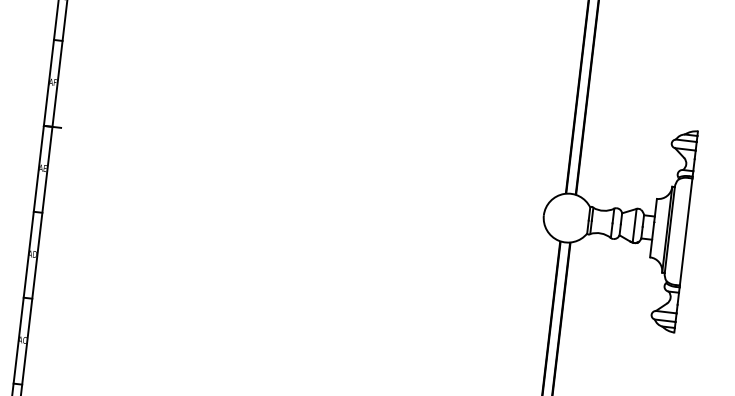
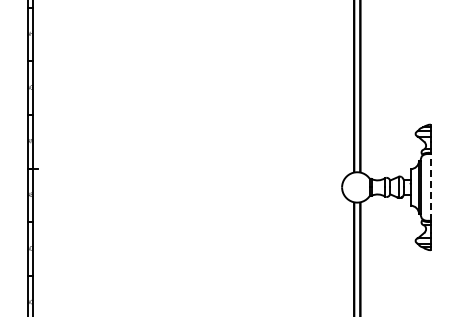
line: (685, 230) -> (430, 186), solid -> dashed

